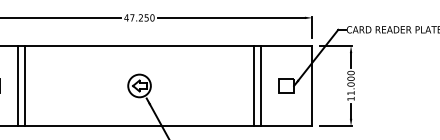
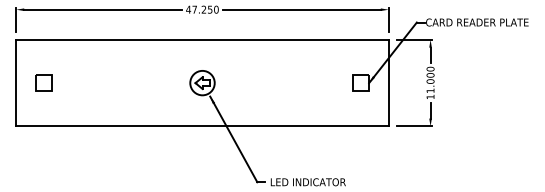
line: (18, 85) -> (71, 82), removed
line: (25, 85) -> (79, 82), removed
line: (253, 85) -> (325, 82), removed
line: (261, 85) -> (333, 82), removed

